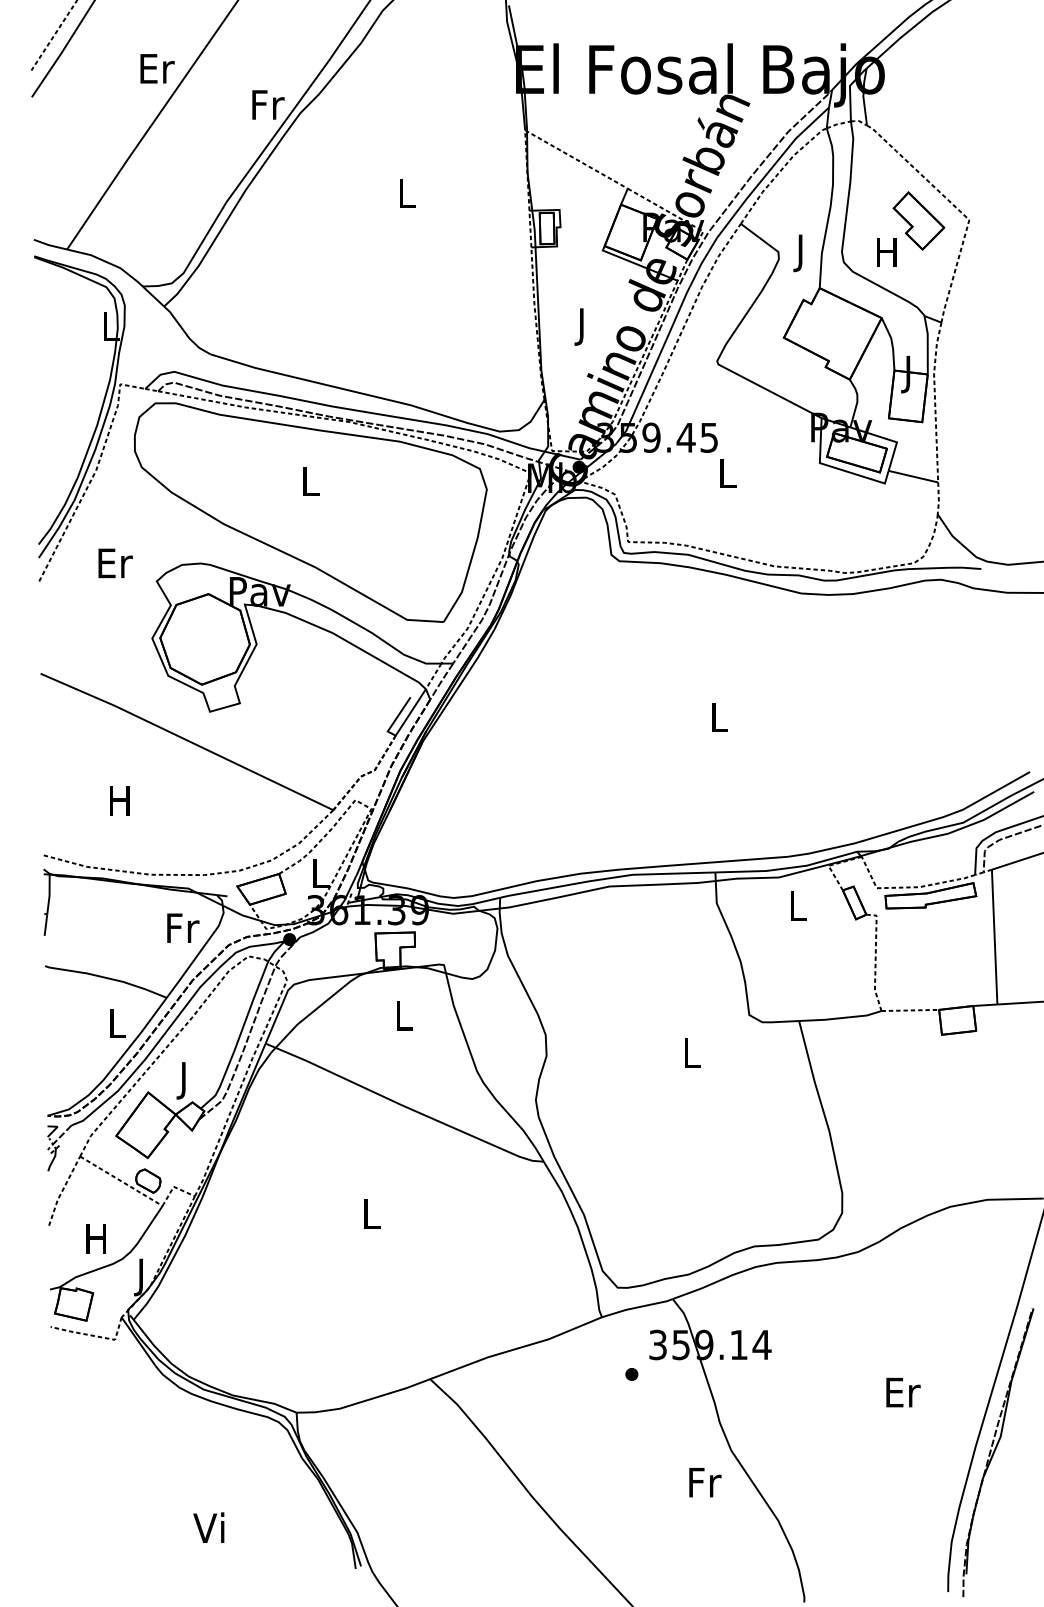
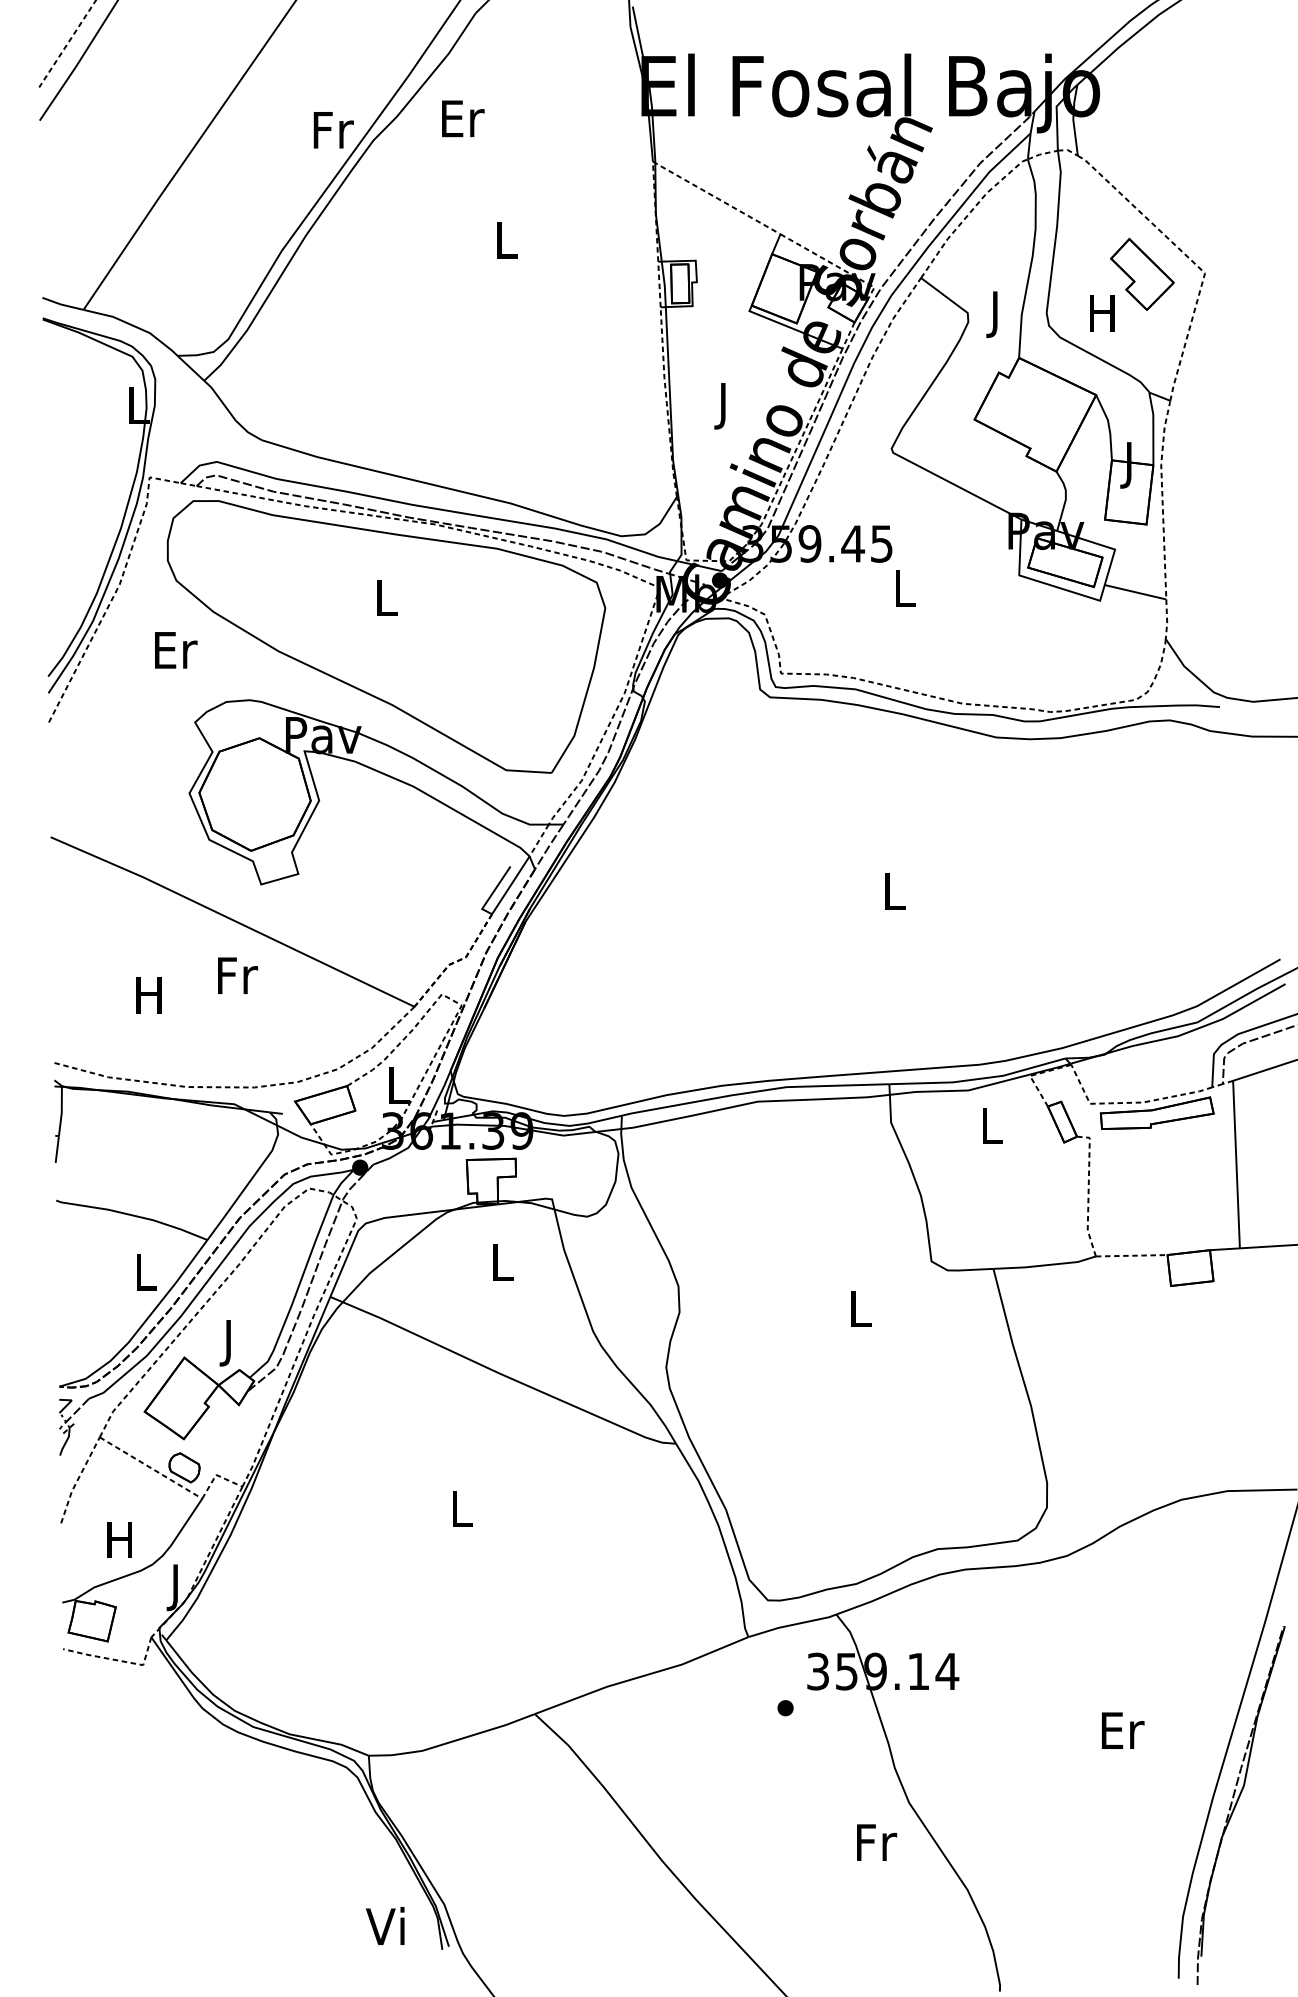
text: (157, 68) -> (463, 118), moved
text: (115, 563) -> (176, 650), moved
text: (183, 927) -> (238, 974), moved
text: (208, 1527) -> (384, 1925), moved

